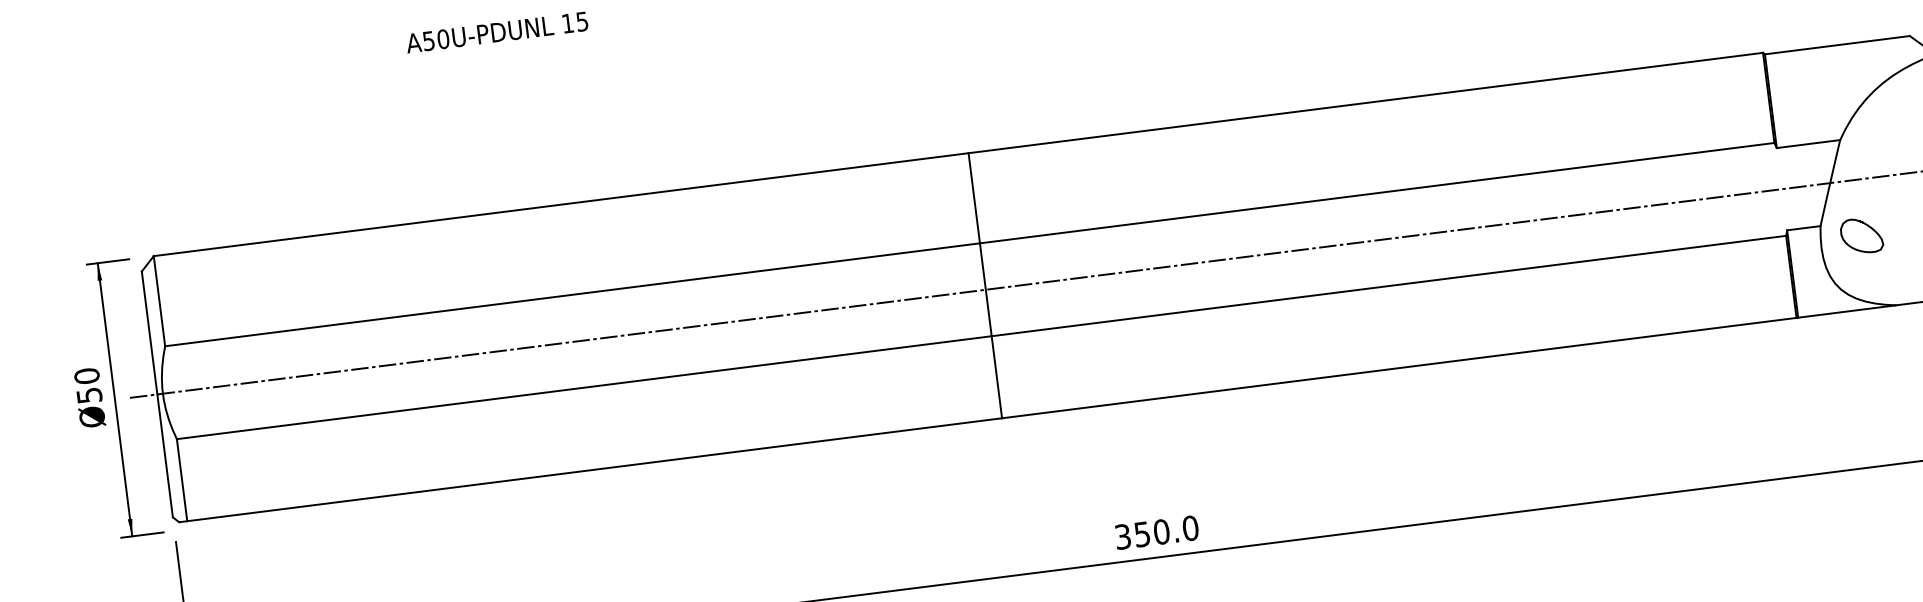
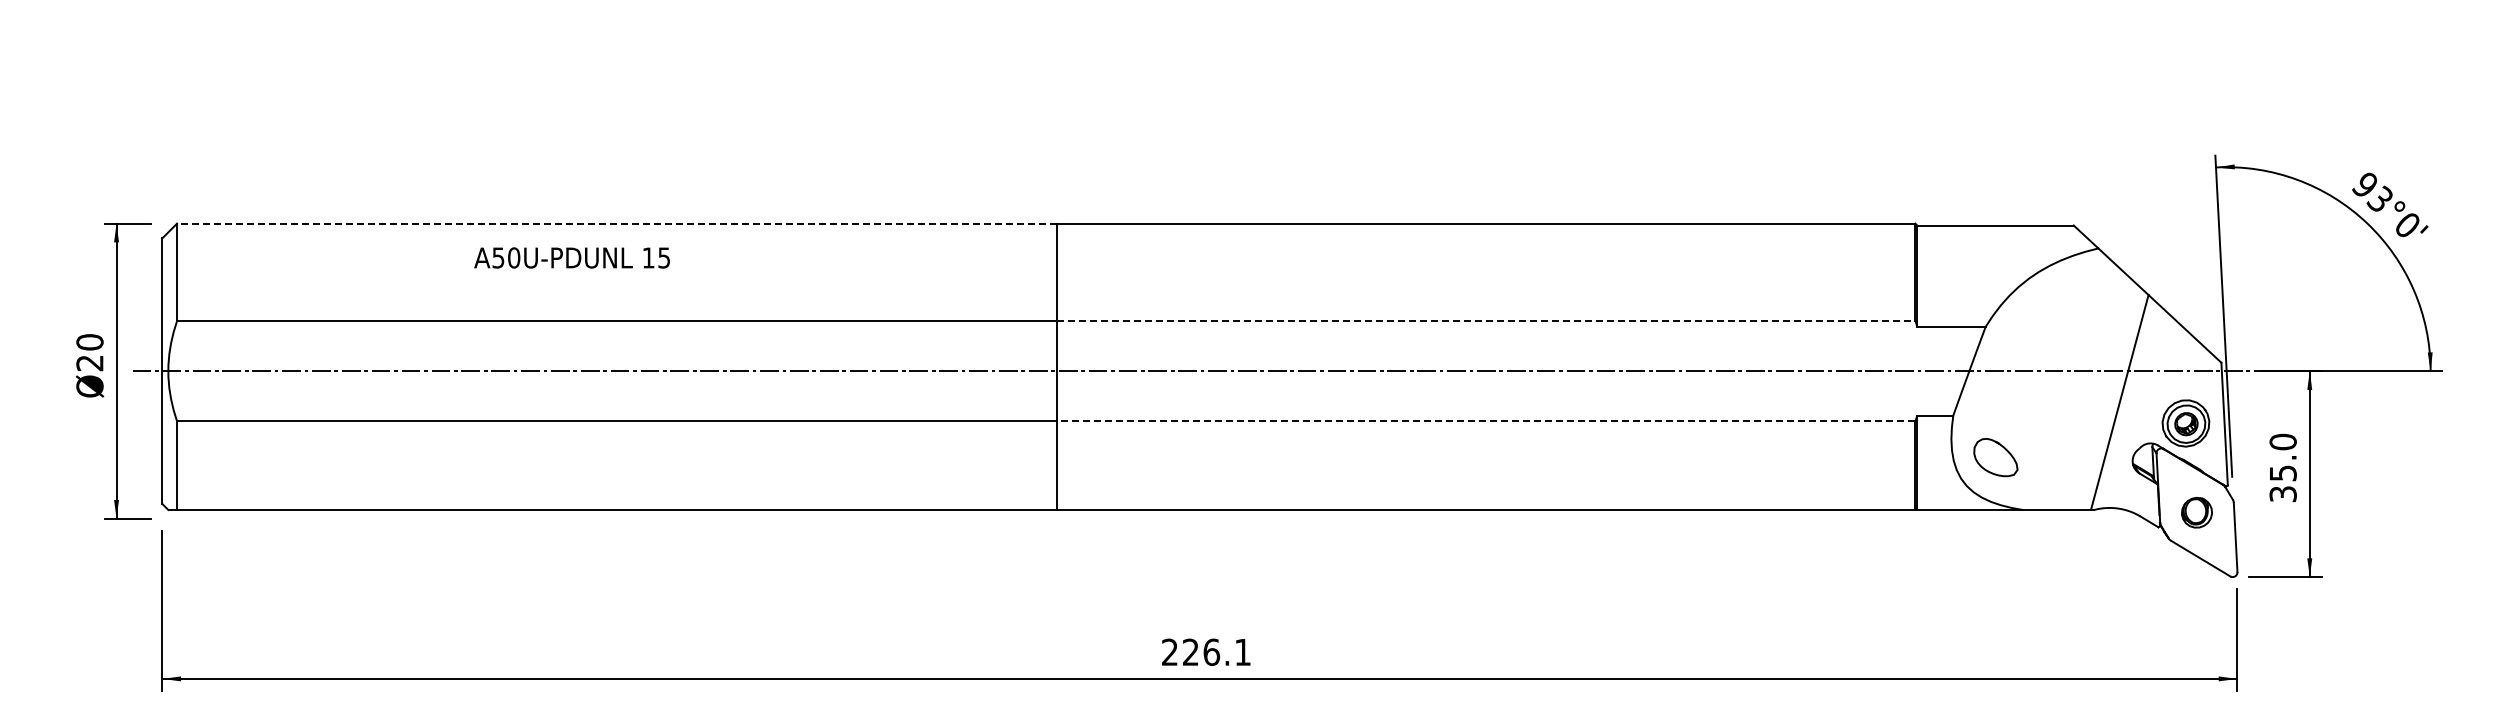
text: (496, 32) -> (571, 257), moved
line: (1377, 193) -> (1486, 321), solid -> dashed
line: (560, 204) -> (616, 223), solid -> dashed
curve: (1867, 226) -> (2003, 448), moved
line: (1388, 286) -> (1485, 421), solid -> dashed
text: (89, 395) -> (89, 363), Ø50 -> Ø20
text: (1156, 532) -> (1206, 652), 350.0 -> 226.1

